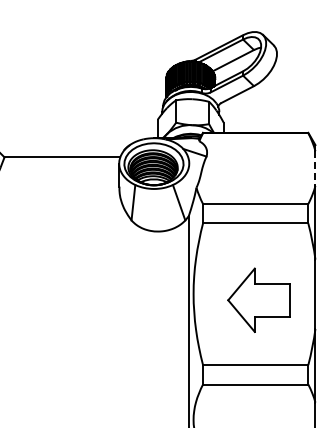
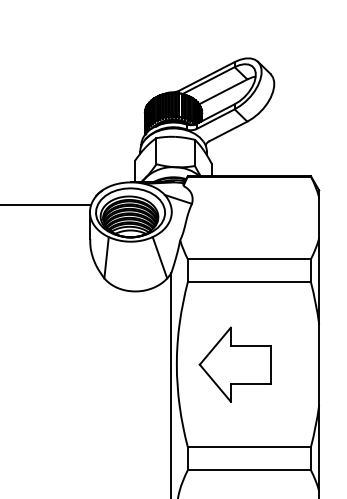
line: (315, 169) -> (319, 218), dashed -> solid
part: (258, 299) -> (235, 363), moved

